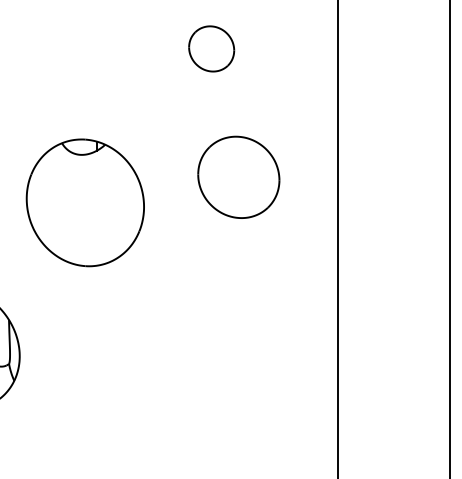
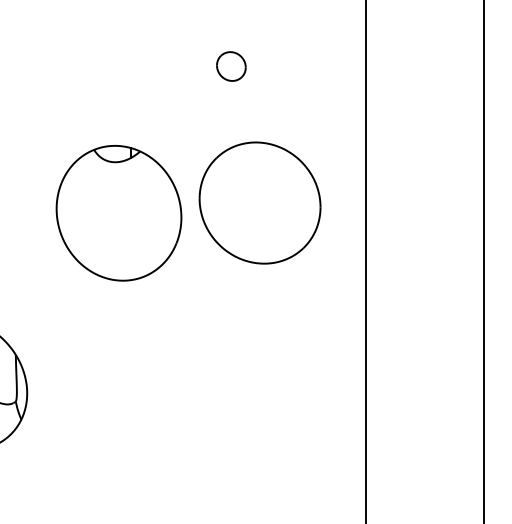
part: (211, 48) -> (231, 66), size x0.6
part: (239, 177) -> (260, 203), size x1.4
part: (84, 203) -> (118, 213), moved

